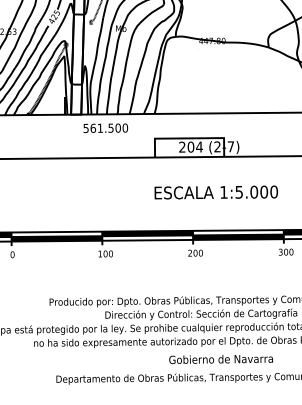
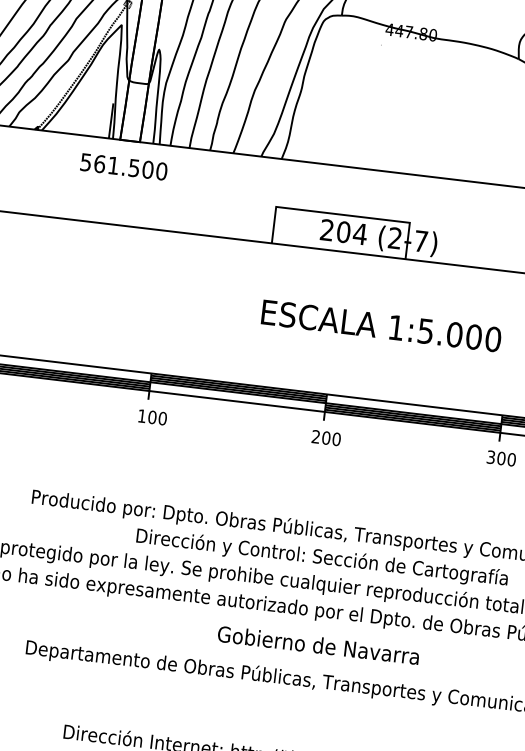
text: (105, 128) -> (123, 167), moved
text: (220, 359) -> (317, 645), moved

